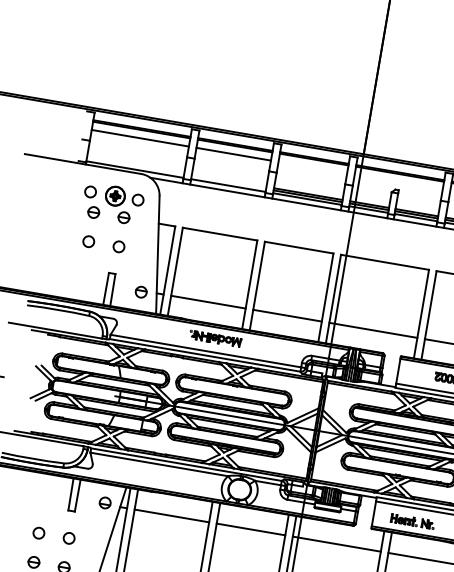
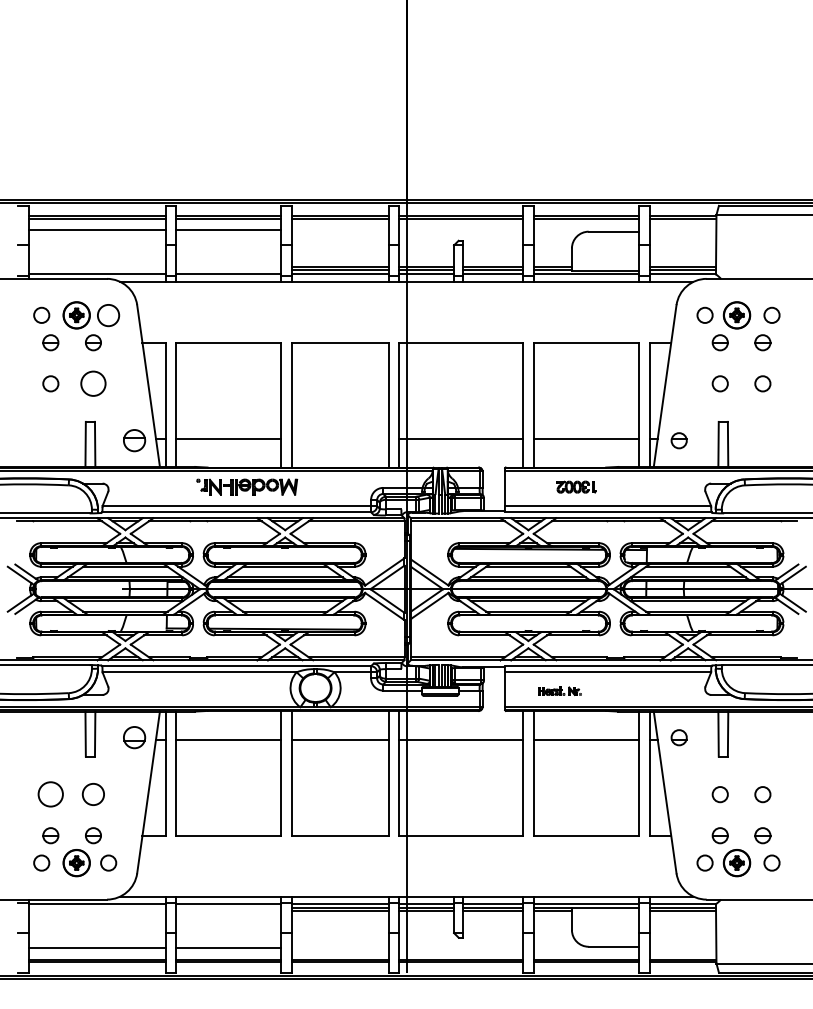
circle: (138, 199) -> (108, 314), size x1.4
circle: (119, 246) -> (93, 383), size x1.6
part: (141, 292) -> (134, 440), size x1.4
line: (287, 315) -> (340, 438), removed
part: (215, 338) -> (246, 486), size x1.4
part: (105, 502) -> (134, 737), size x1.4
part: (412, 521) -> (559, 690), size x0.7
circle: (38, 533) -> (50, 794), size x1.6
circle: (69, 538) -> (93, 794), size x1.4

